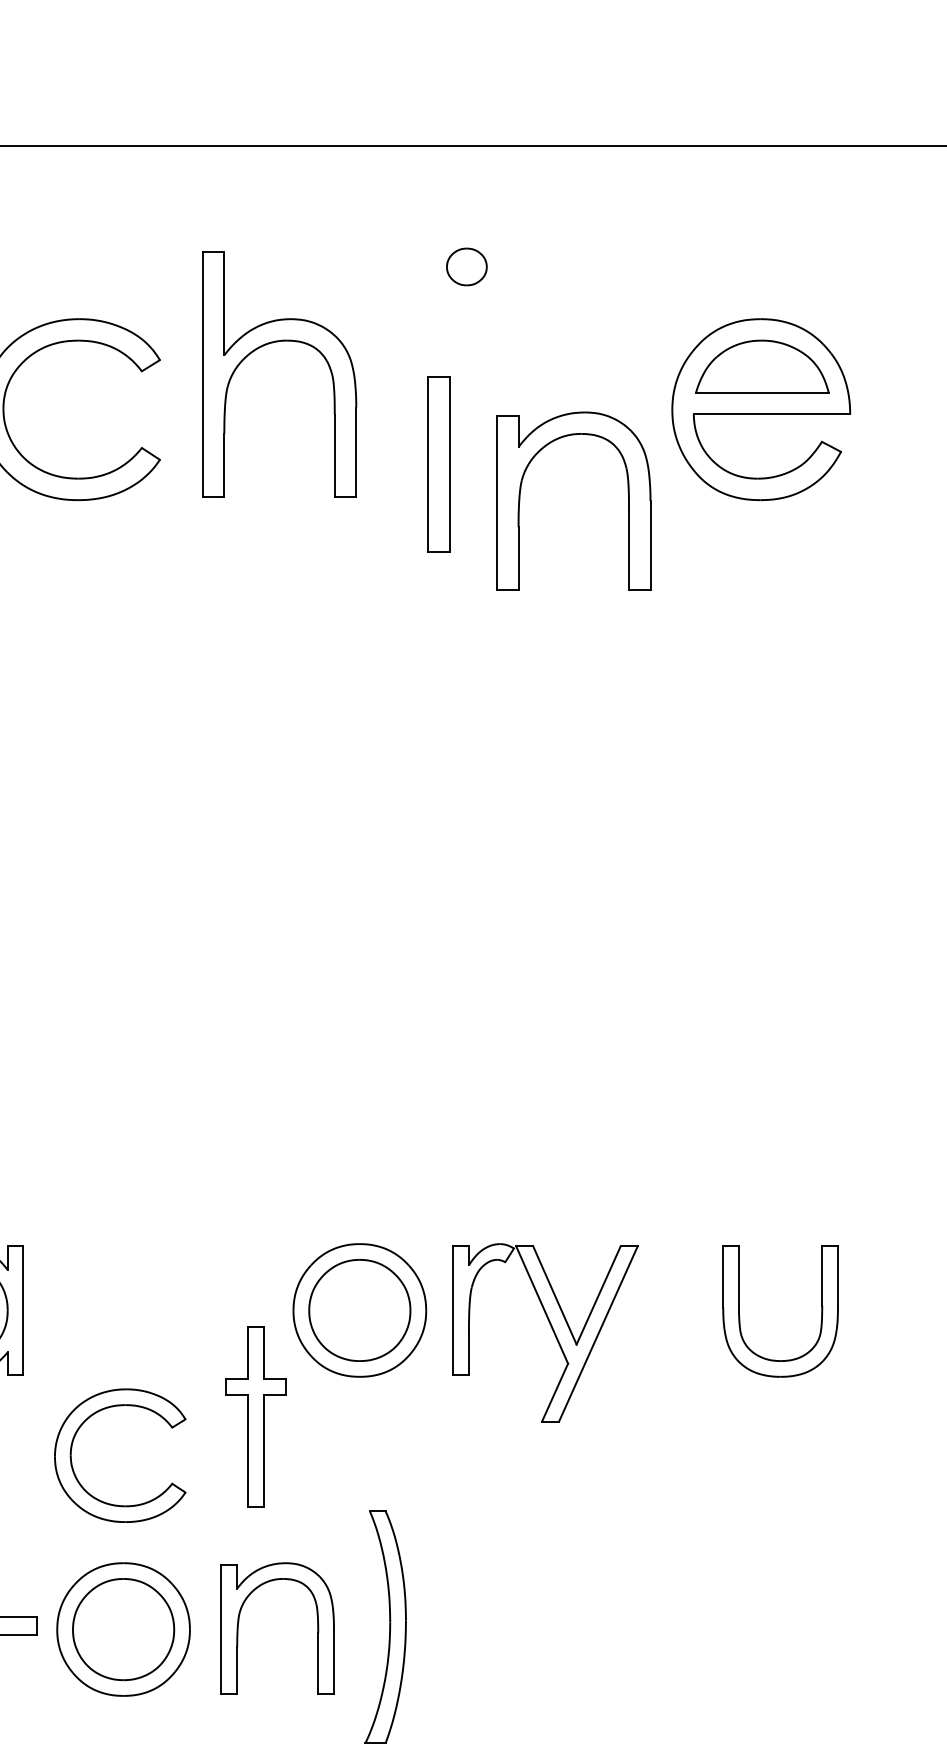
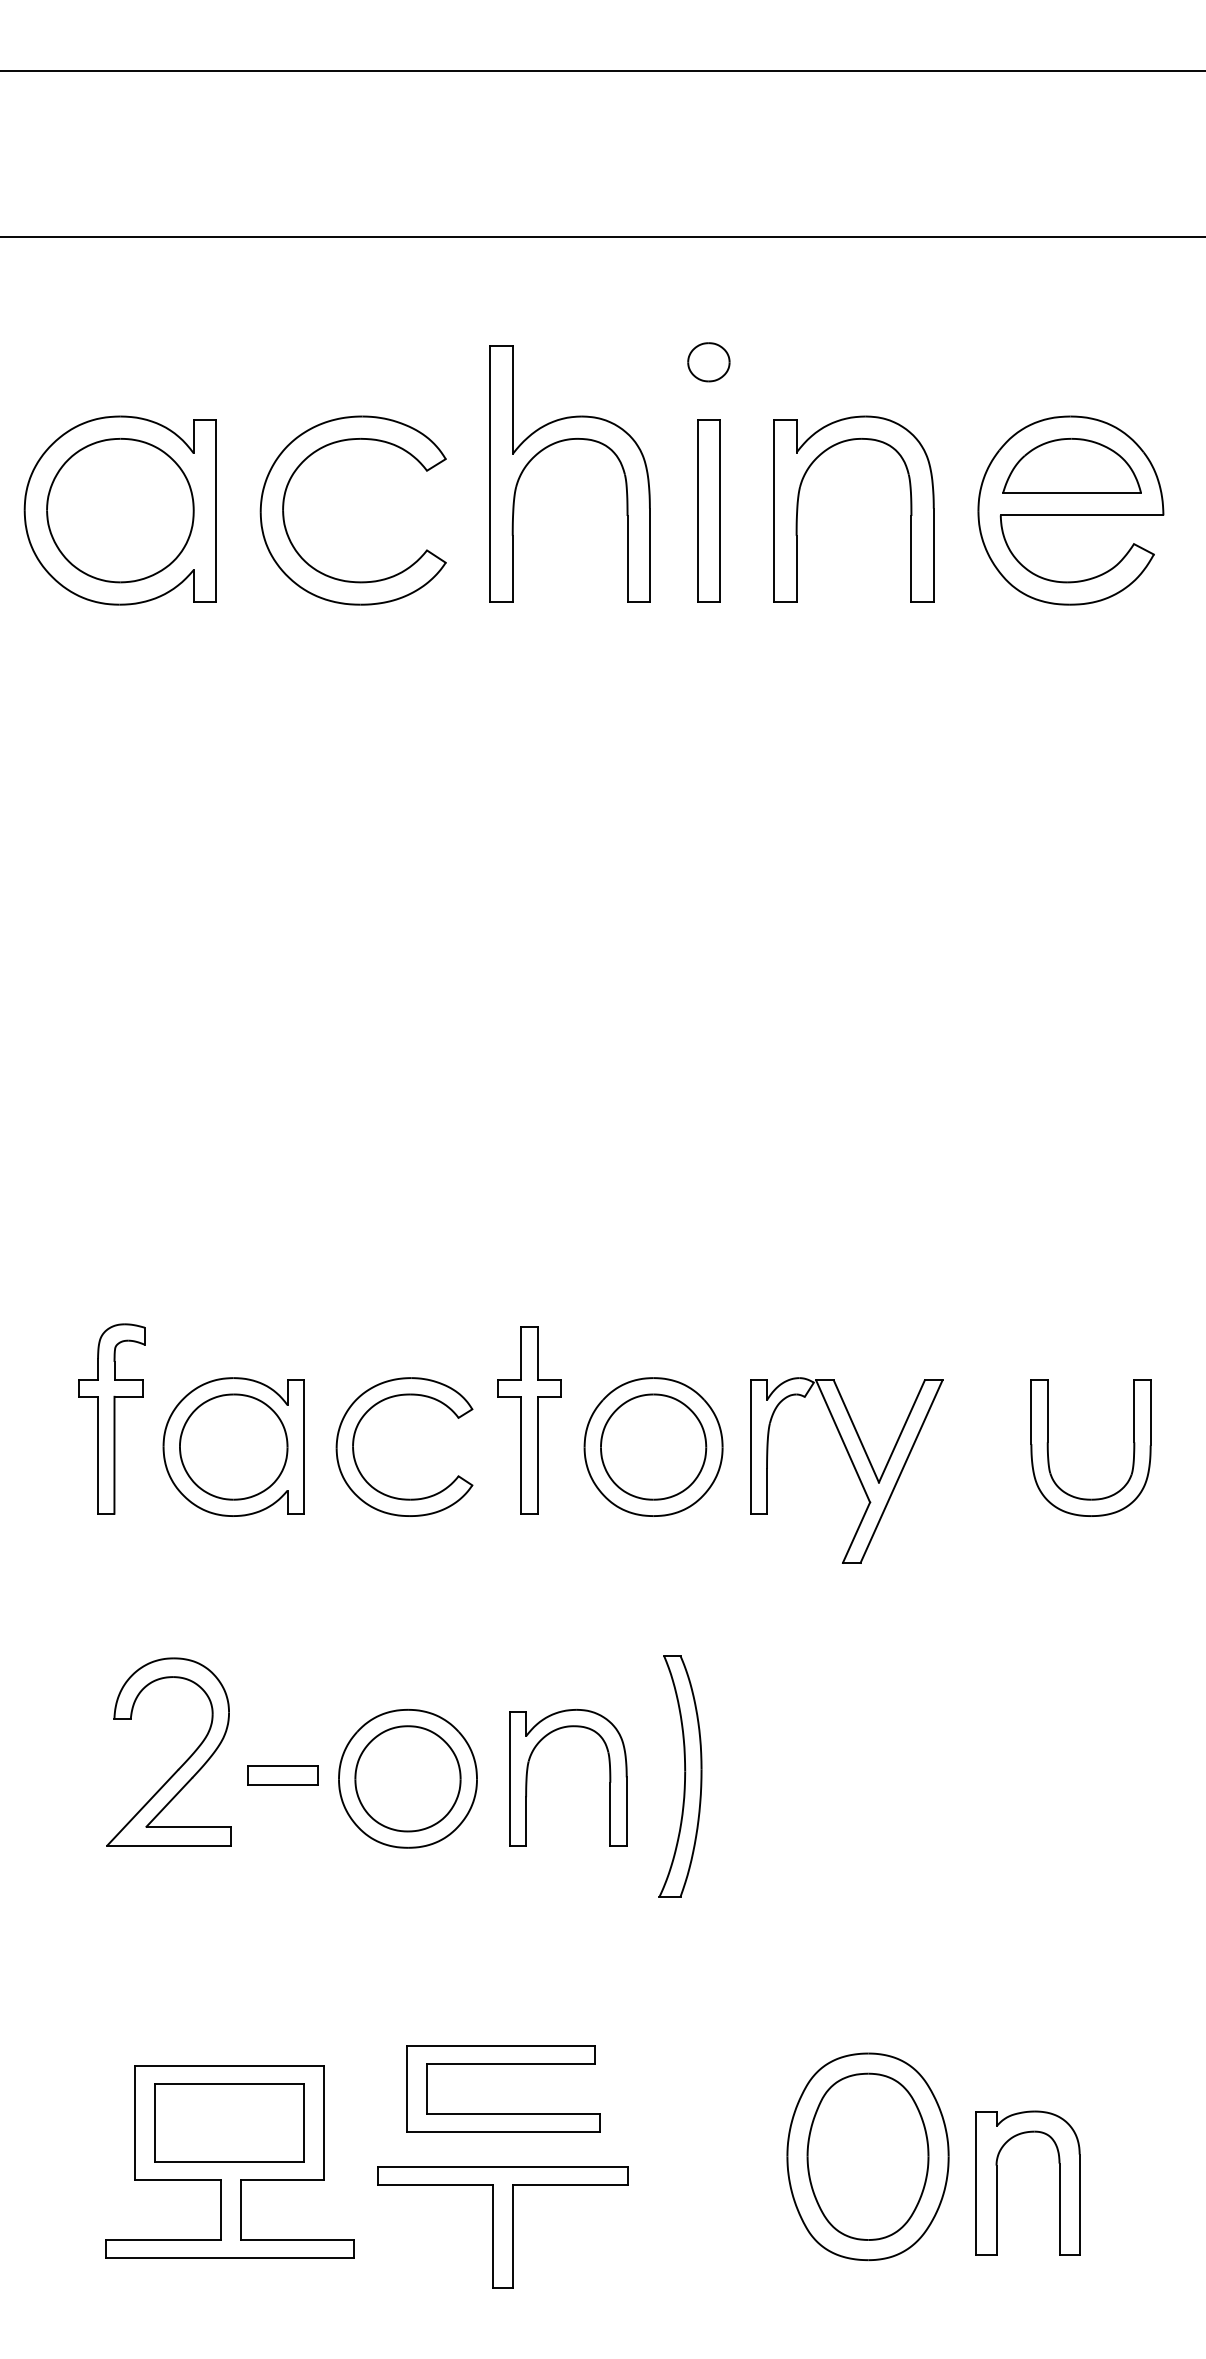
part: (466, 267) -> (708, 362), moved
part: (438, 464) -> (708, 510), moved
part: (520, 500) -> (798, 508), moved
part: (98, 1412) -> (381, 1402), moved
part: (255, 1417) -> (529, 1420), moved

